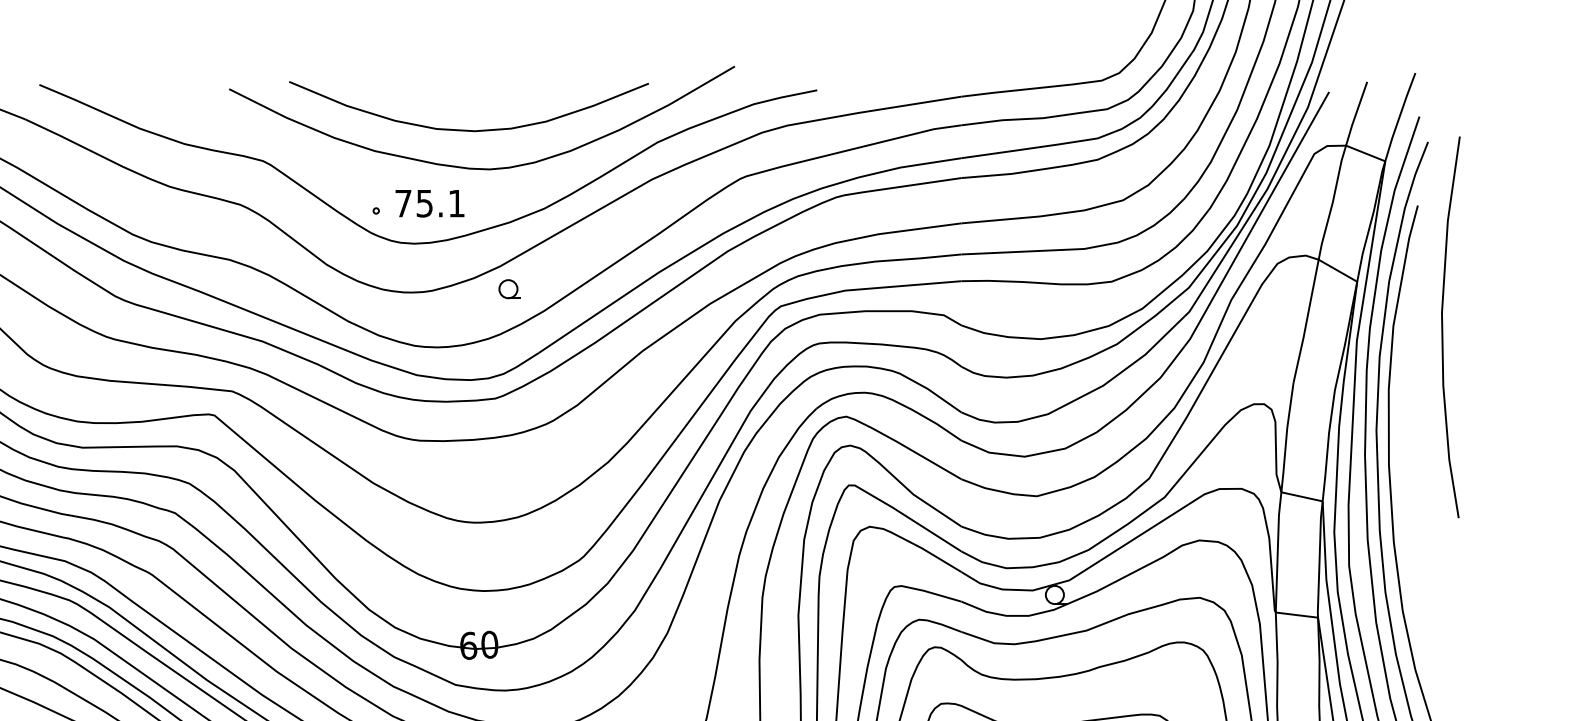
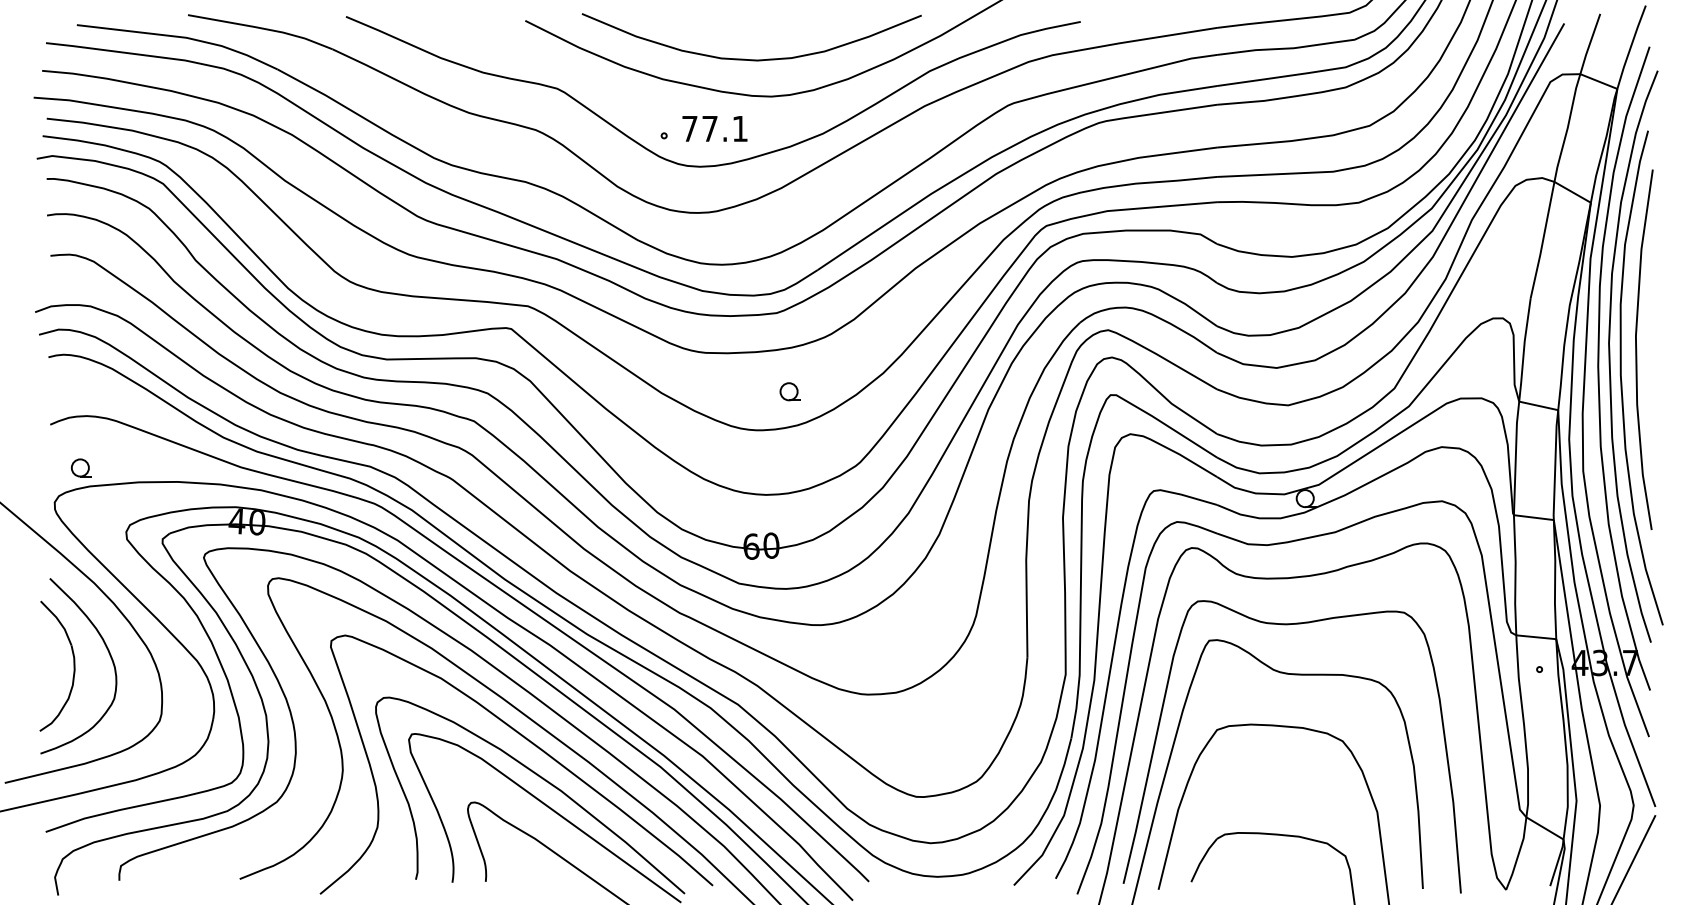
text: (424, 204) -> (709, 129), 75.1 -> 77.1
part: (508, 288) -> (789, 391), moved
curve: (1443, 327) -> (1637, 349), moved

